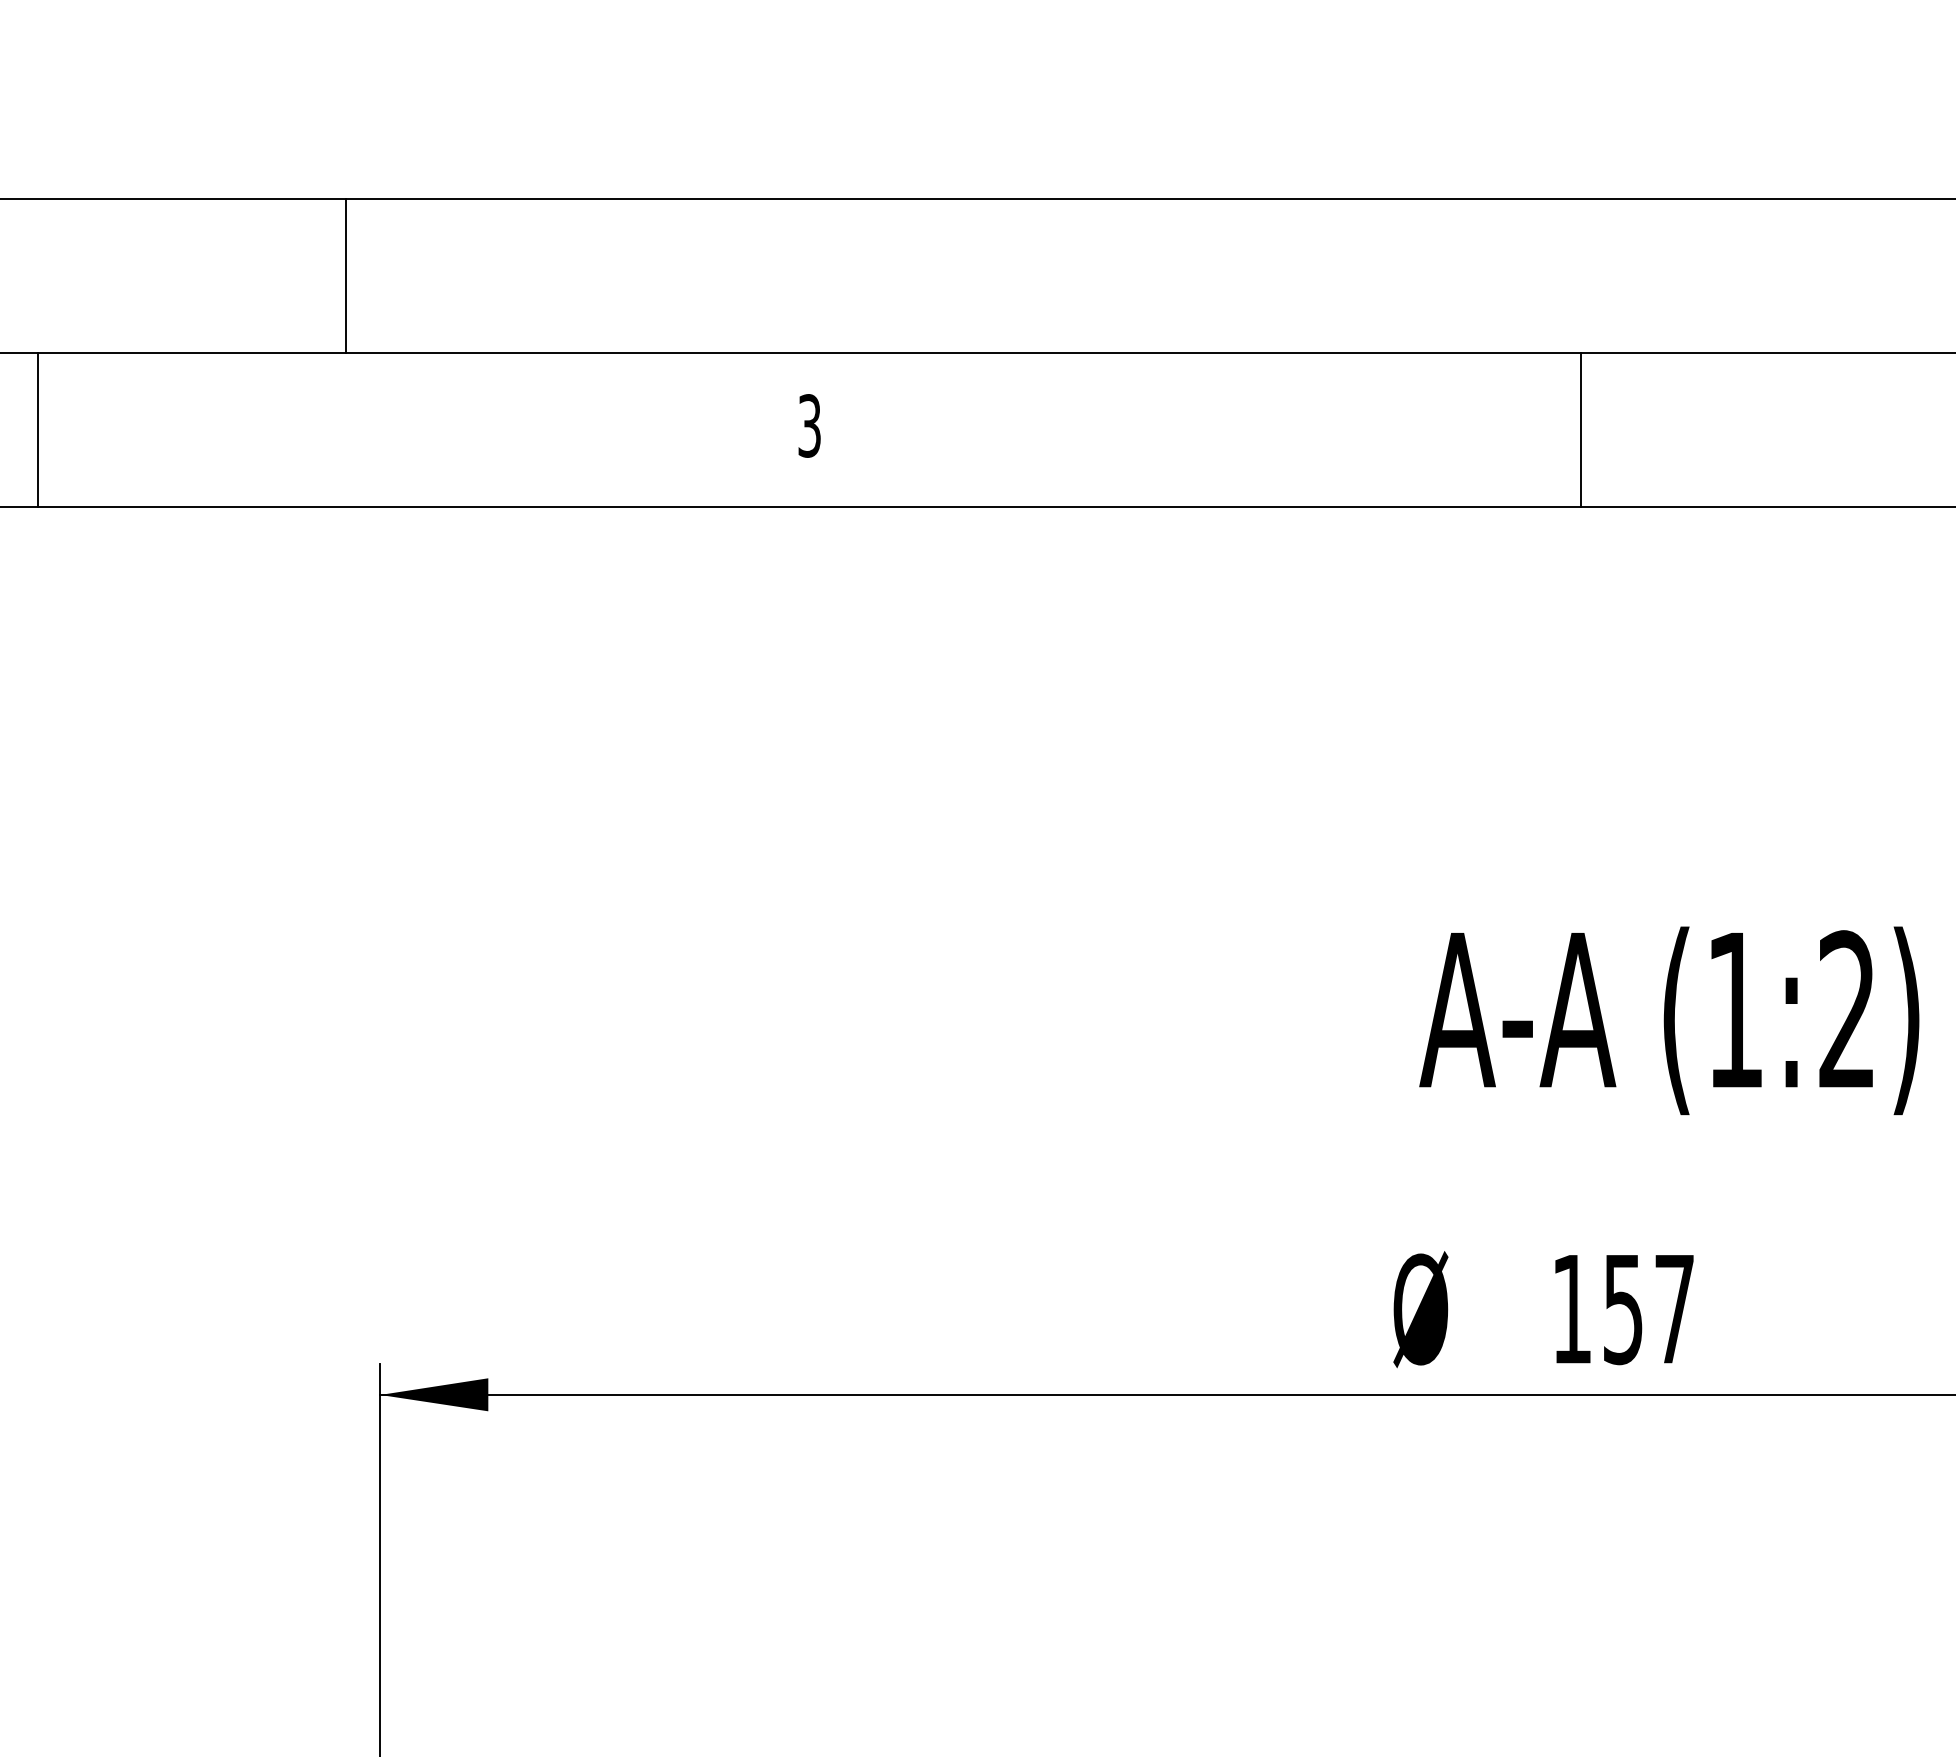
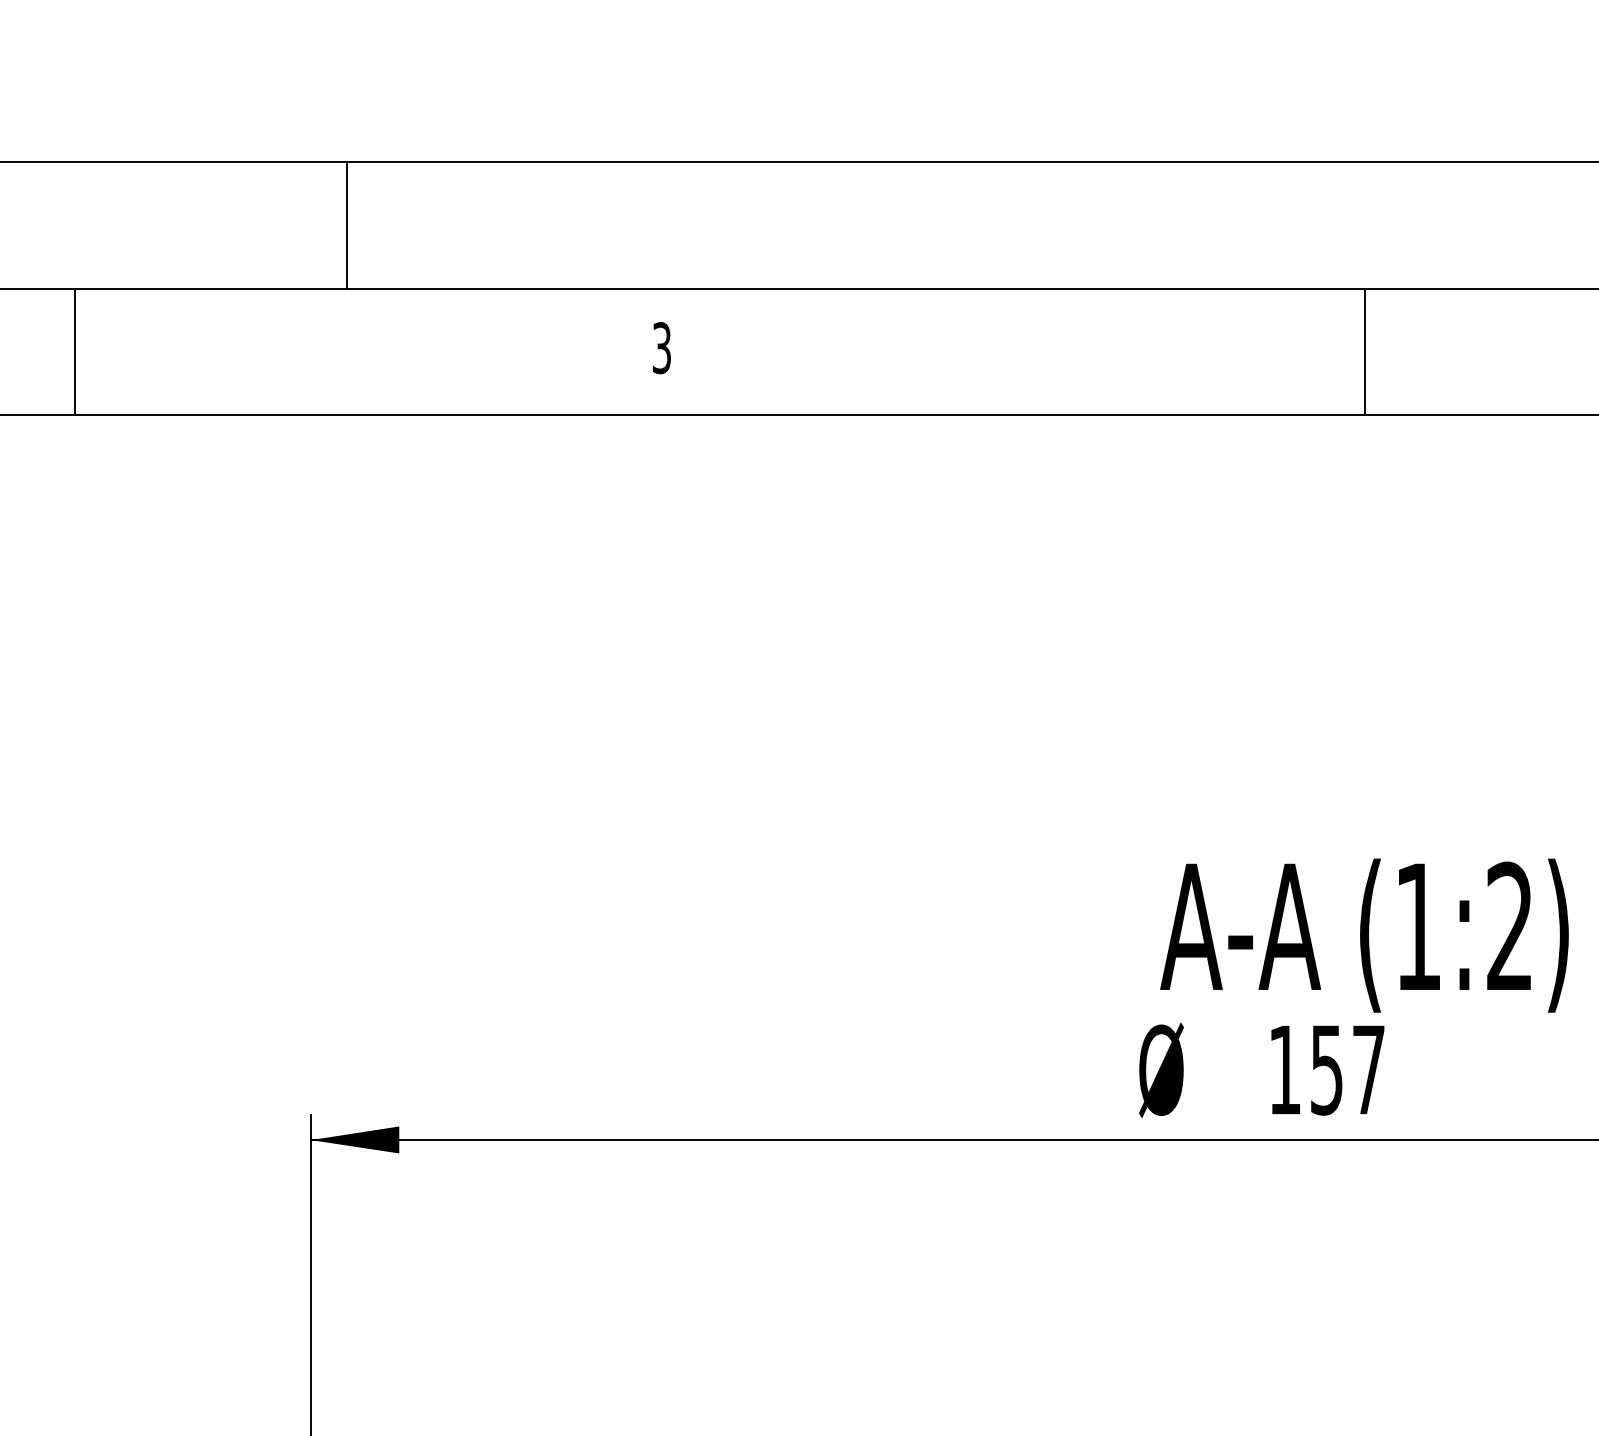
line: (346, 275) -> (347, 225), moved
line: (37, 430) -> (74, 351), moved
line: (1580, 430) -> (1364, 351), moved
text: (1669, 1020) -> (1364, 935), moved

